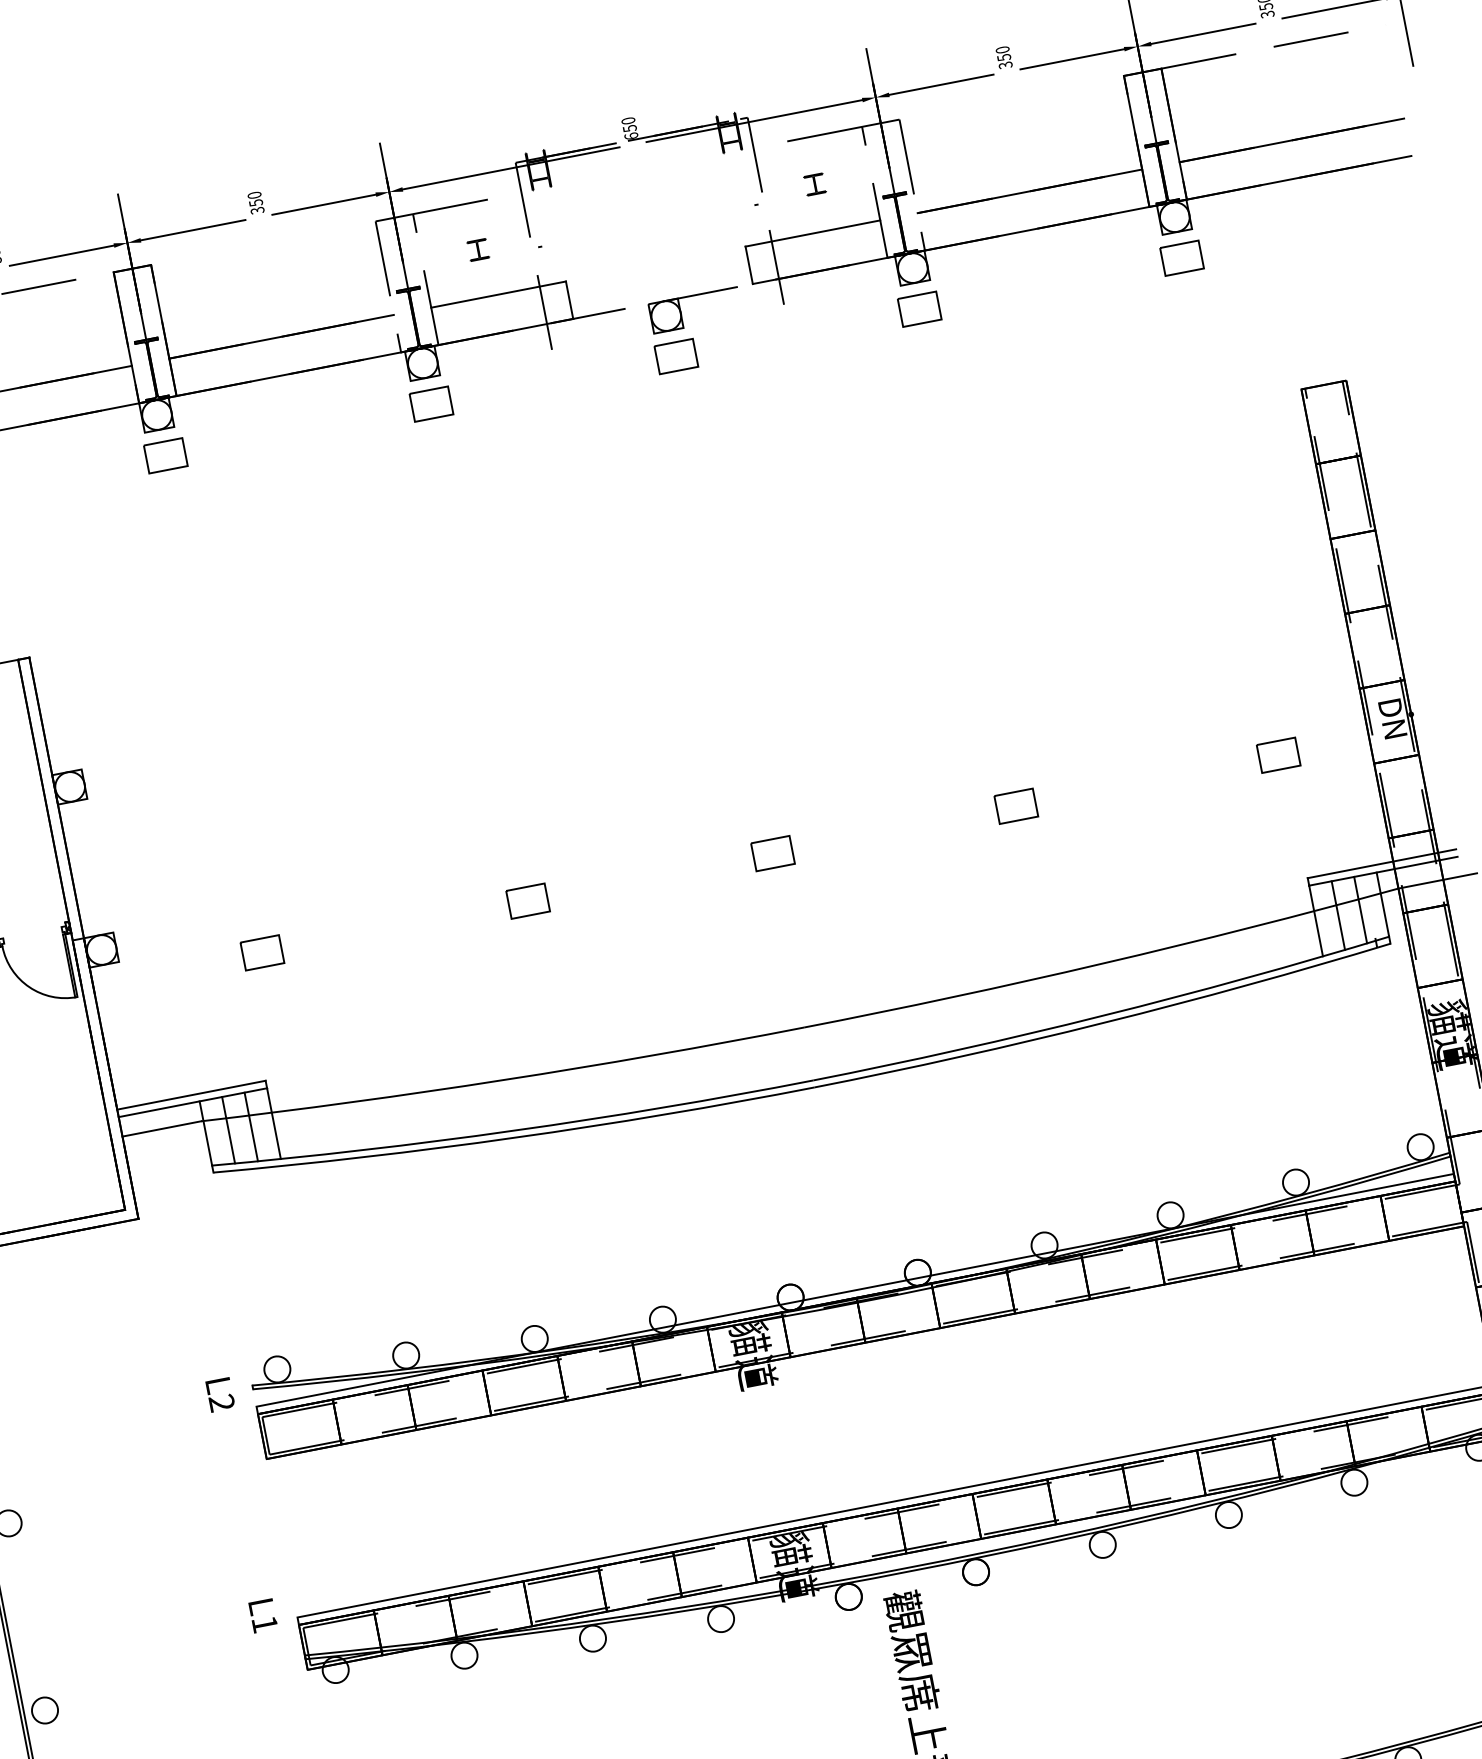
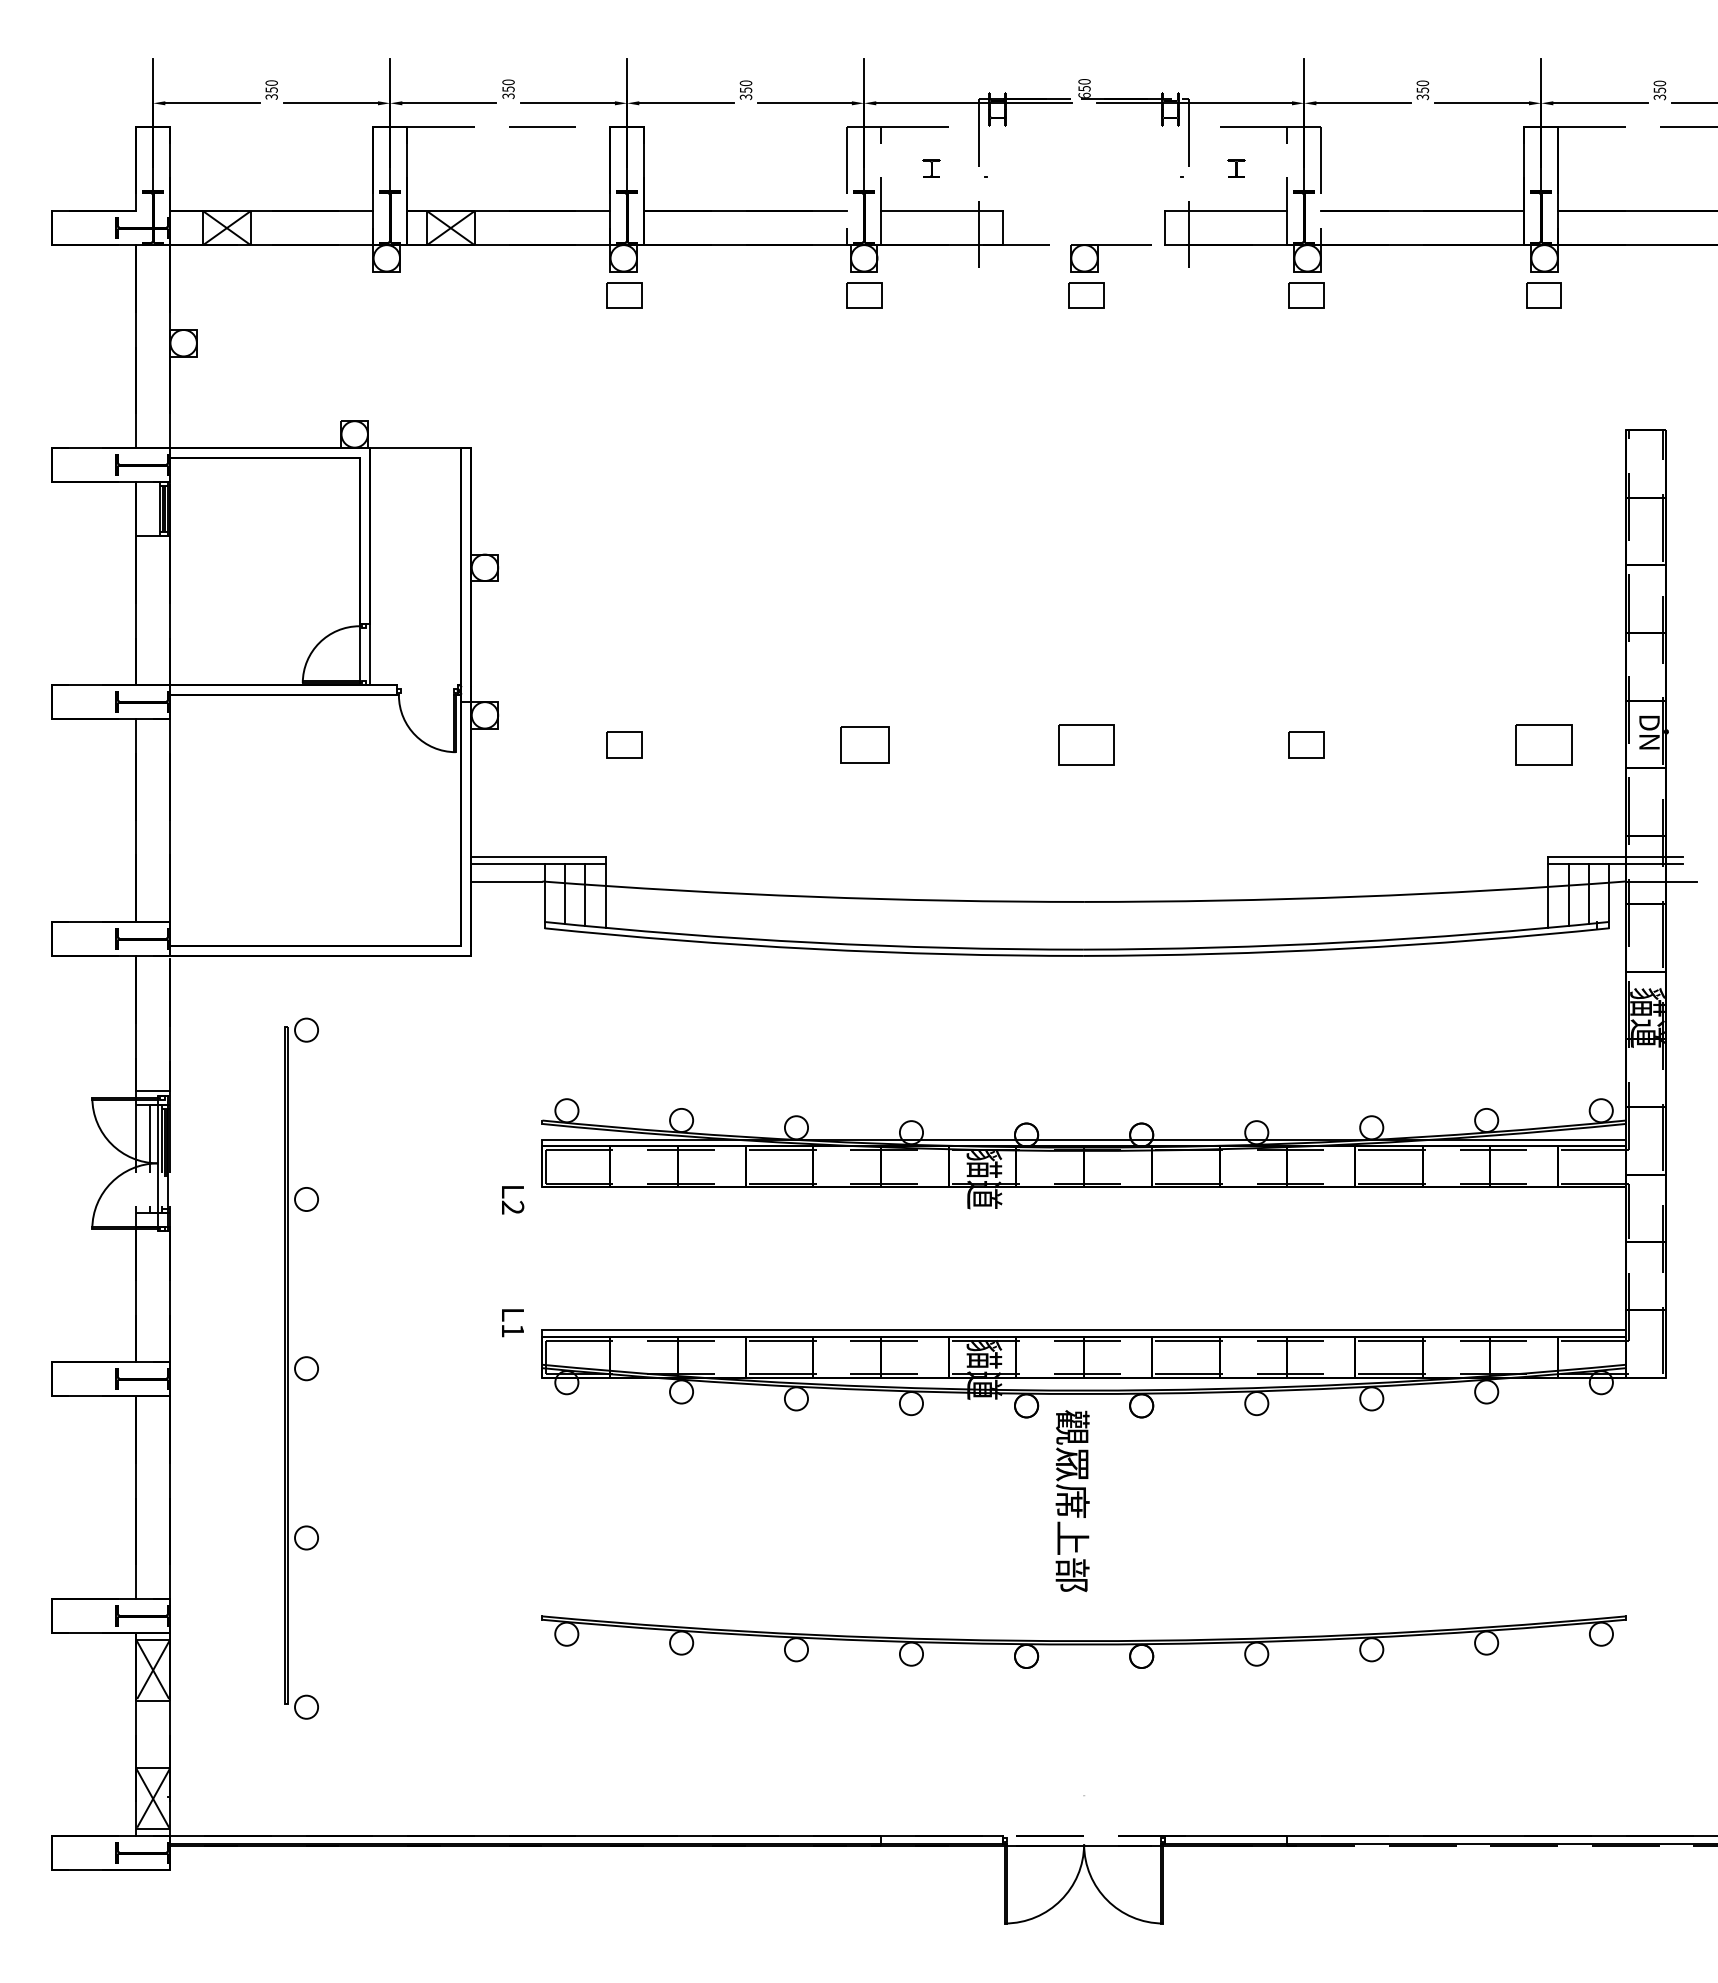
part: (1278, 754) -> (1543, 744), size x1.6
part: (772, 852) -> (1086, 744), size x1.6
part: (527, 900) -> (864, 744), size x1.4
text: (221, 1395) -> (513, 1200), moved

